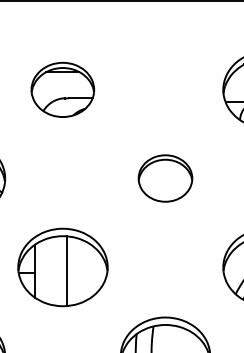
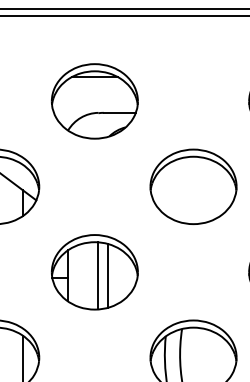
part: (62, 89) -> (94, 101), size x1.43
part: (165, 178) -> (193, 186), size x1.67
line: (77, 270) -> (108, 275), added

